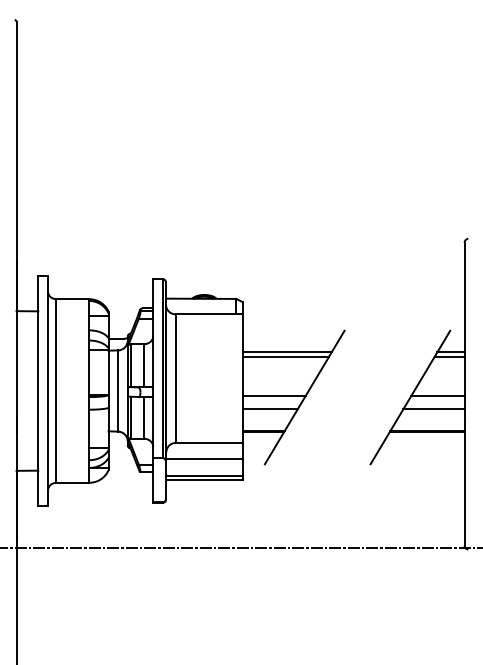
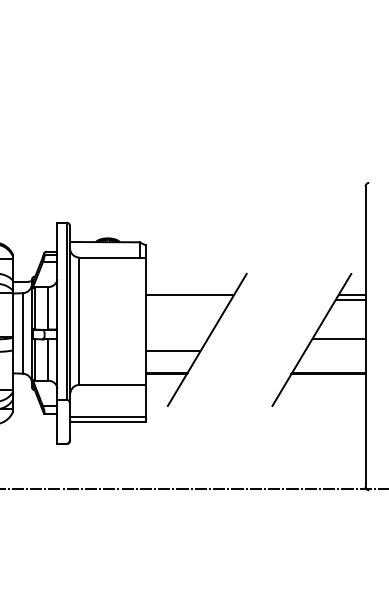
line: (285, 357) -> (188, 300), removed
line: (273, 396) -> (176, 338), removed
line: (433, 409) -> (334, 351), removed
line: (204, 458) -> (108, 400), removed

